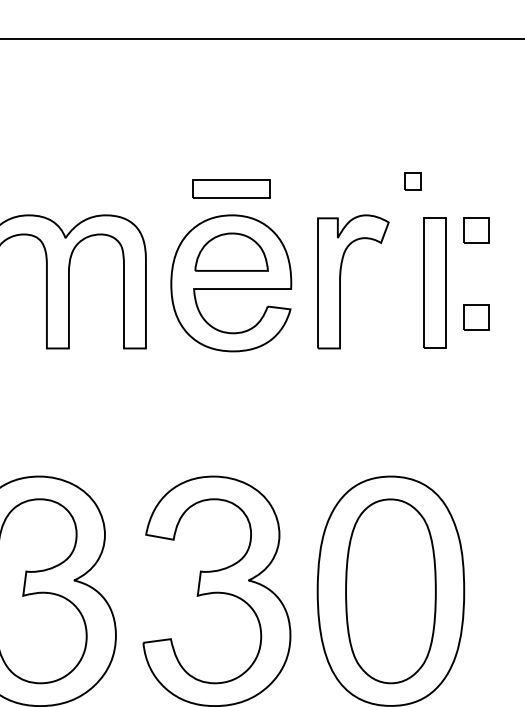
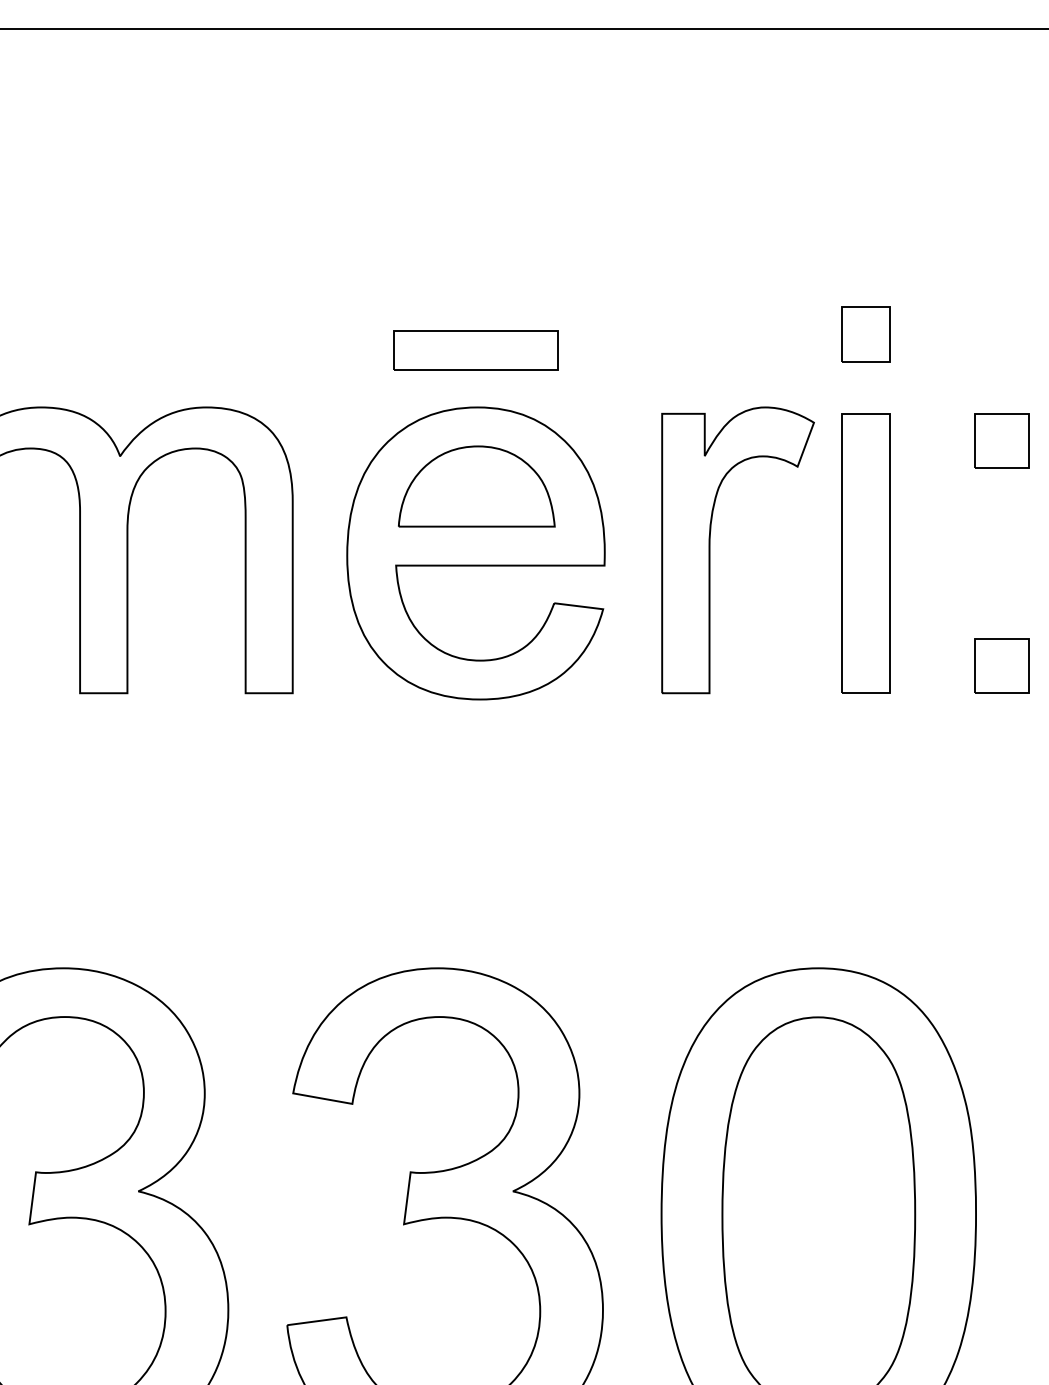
part: (412, 181) -> (865, 334), size x1.43
part: (434, 282) -> (865, 551), moved
part: (476, 317) -> (1002, 665), moved

